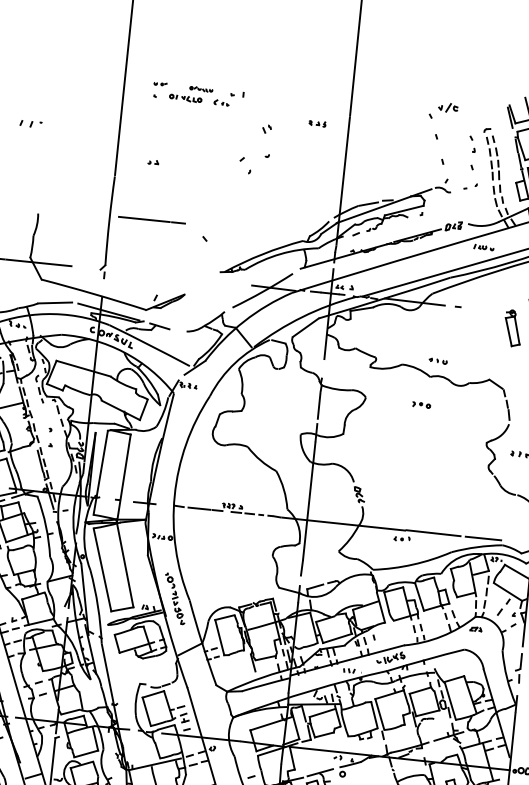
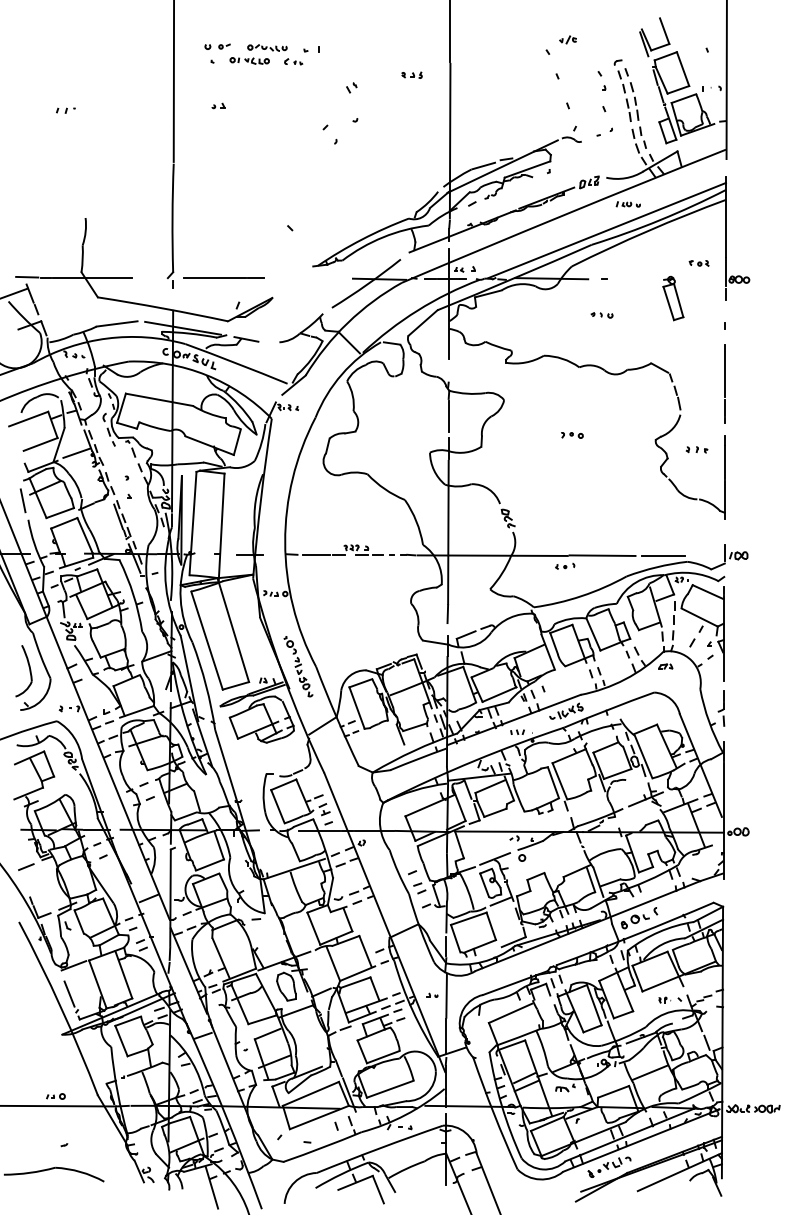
part: (160, 84) -> (217, 46), size x1.67
part: (201, 89) -> (267, 47), size x1.43
part: (447, 107) -> (567, 39), size x0.71
part: (30, 123) -> (65, 110), size x0.71
part: (153, 161) -> (218, 105), moved
line: (151, 219) -> (223, 277), moved
part: (437, 361) -> (601, 315), moved
part: (421, 405) -> (572, 435), moved

